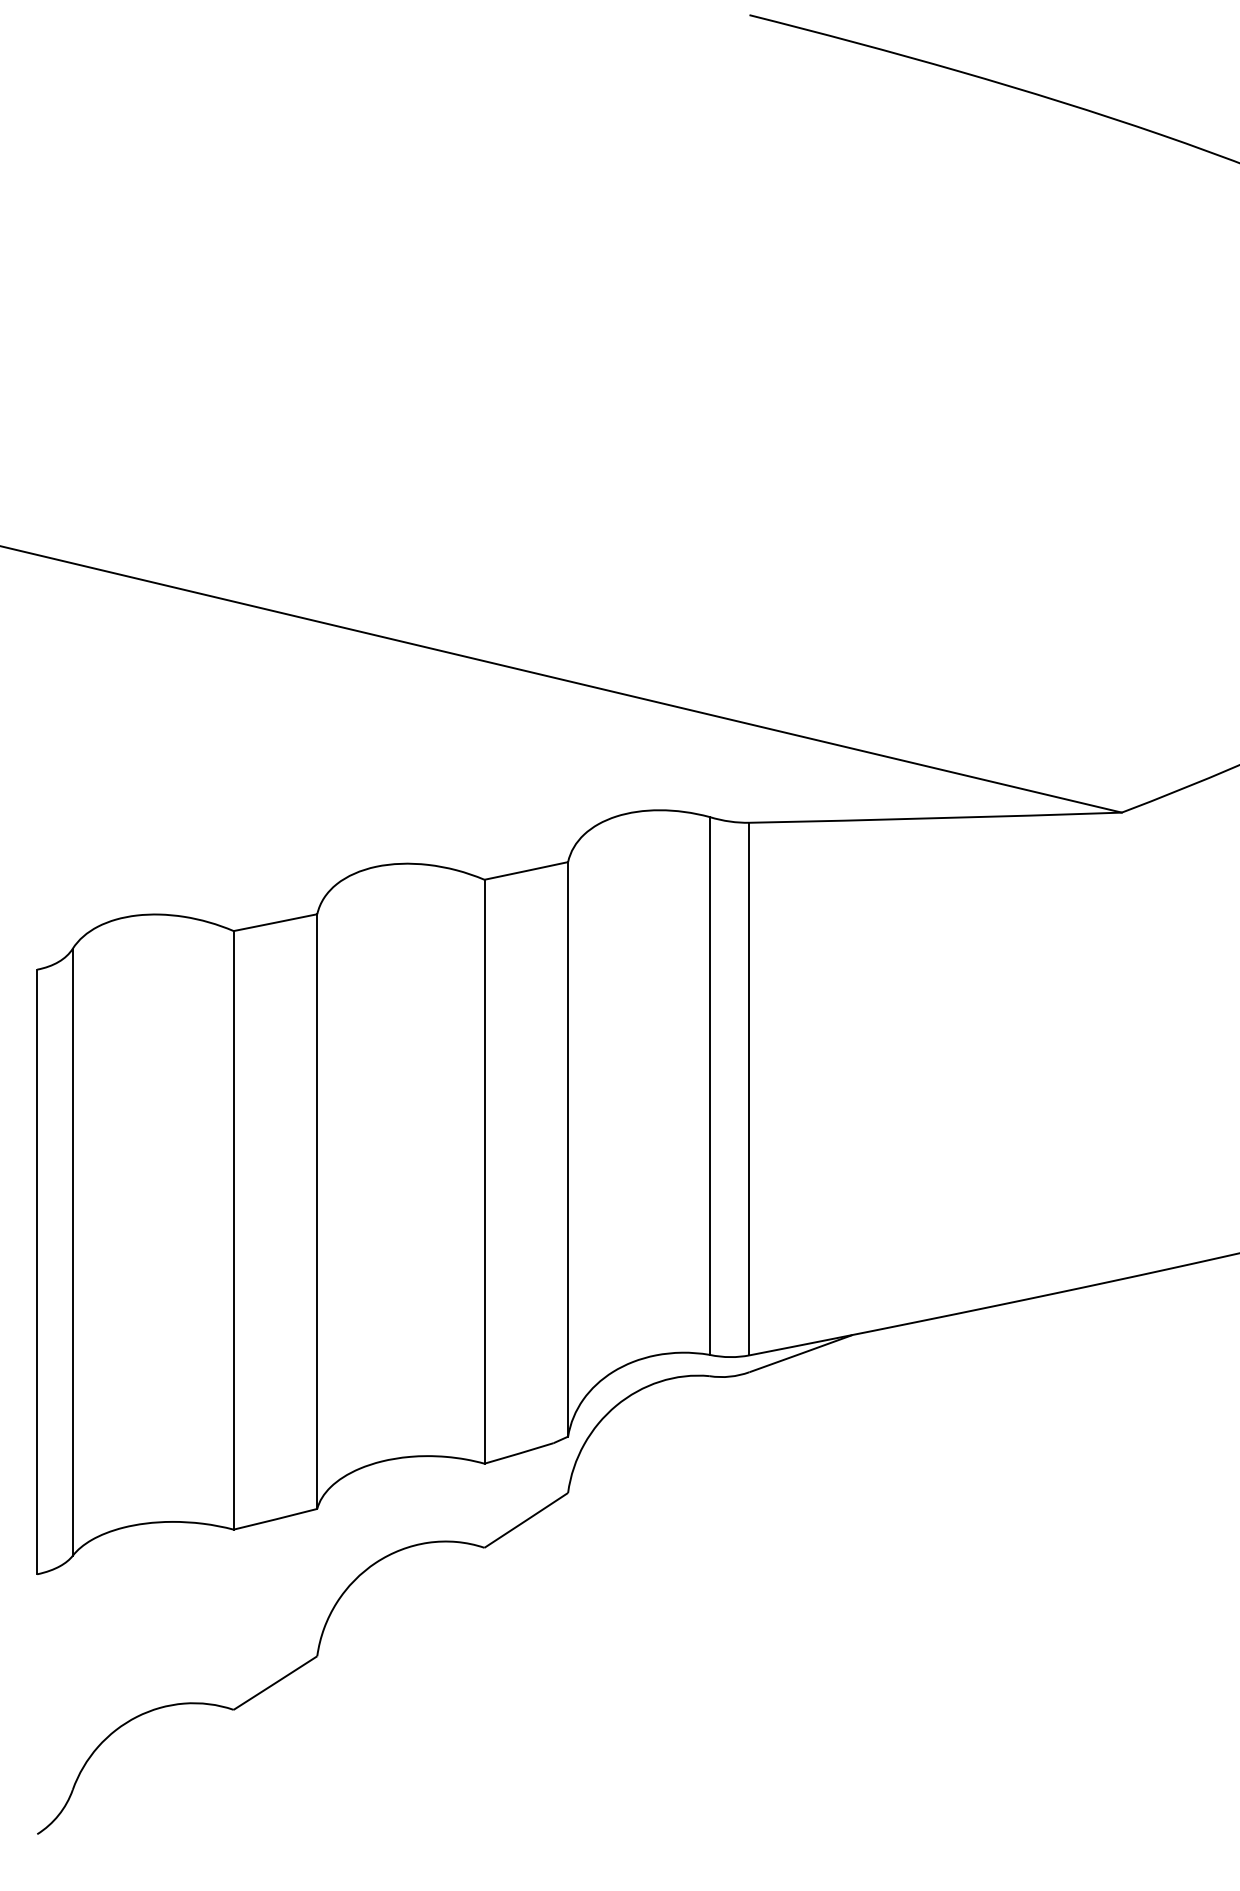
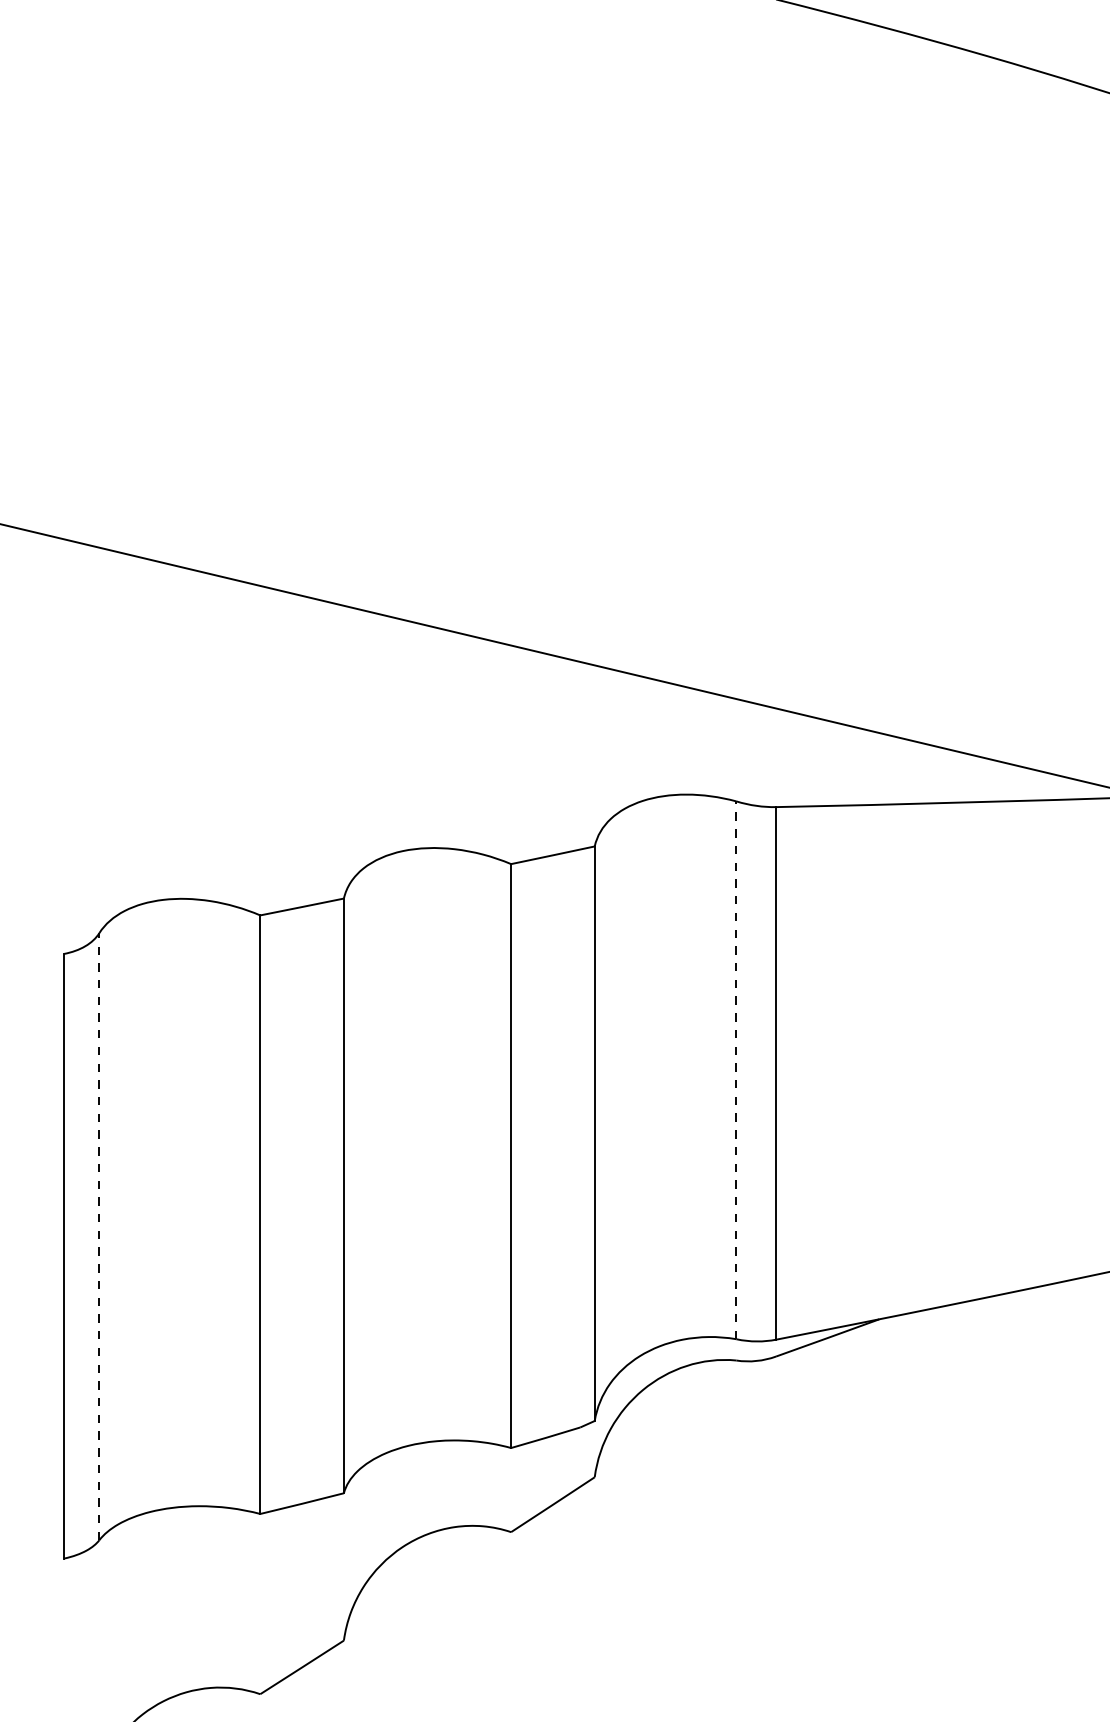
line: (709, 1085) -> (736, 1069), solid -> dashed
line: (72, 1252) -> (99, 1236), solid -> dashed

